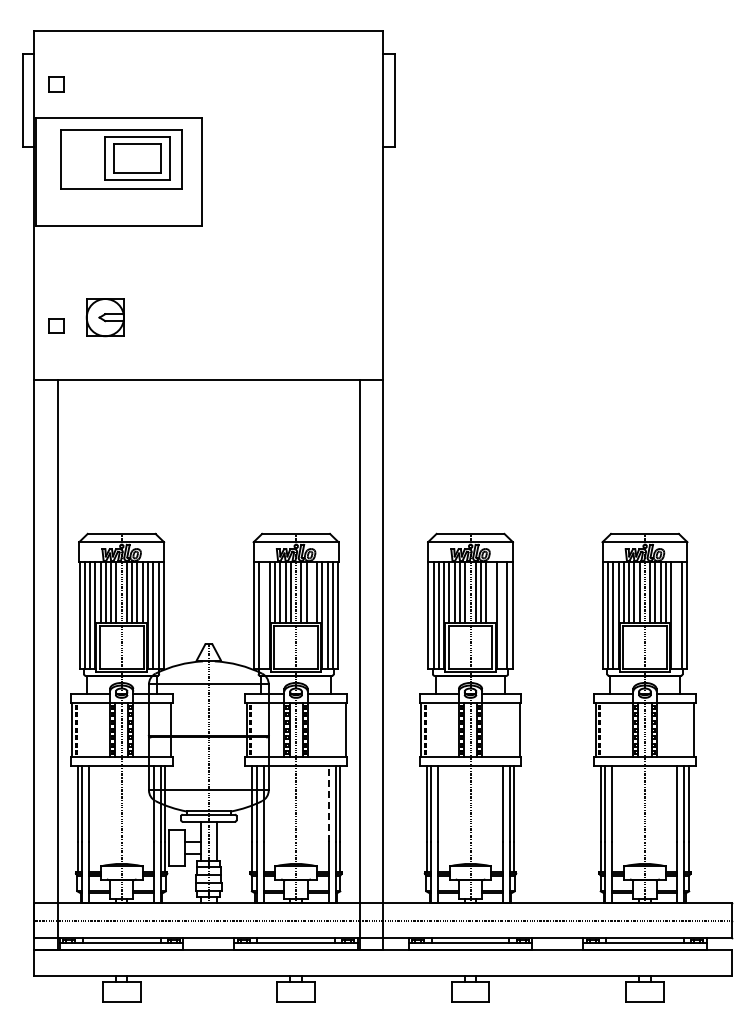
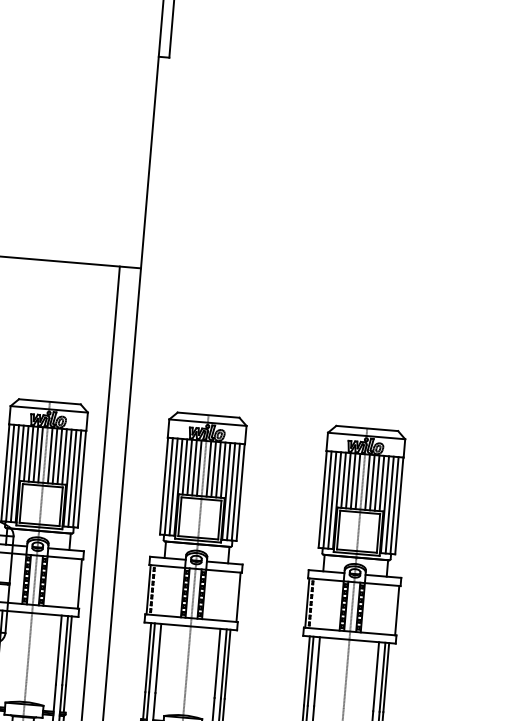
line: (311, 592) -> (59, 456), added
line: (491, 592) -> (223, 470), added
line: (264, 615) -> (14, 473), added
line: (502, 615) -> (231, 491), added
line: (676, 615) -> (389, 505), added
line: (328, 804) -> (58, 650), dashed -> solid

